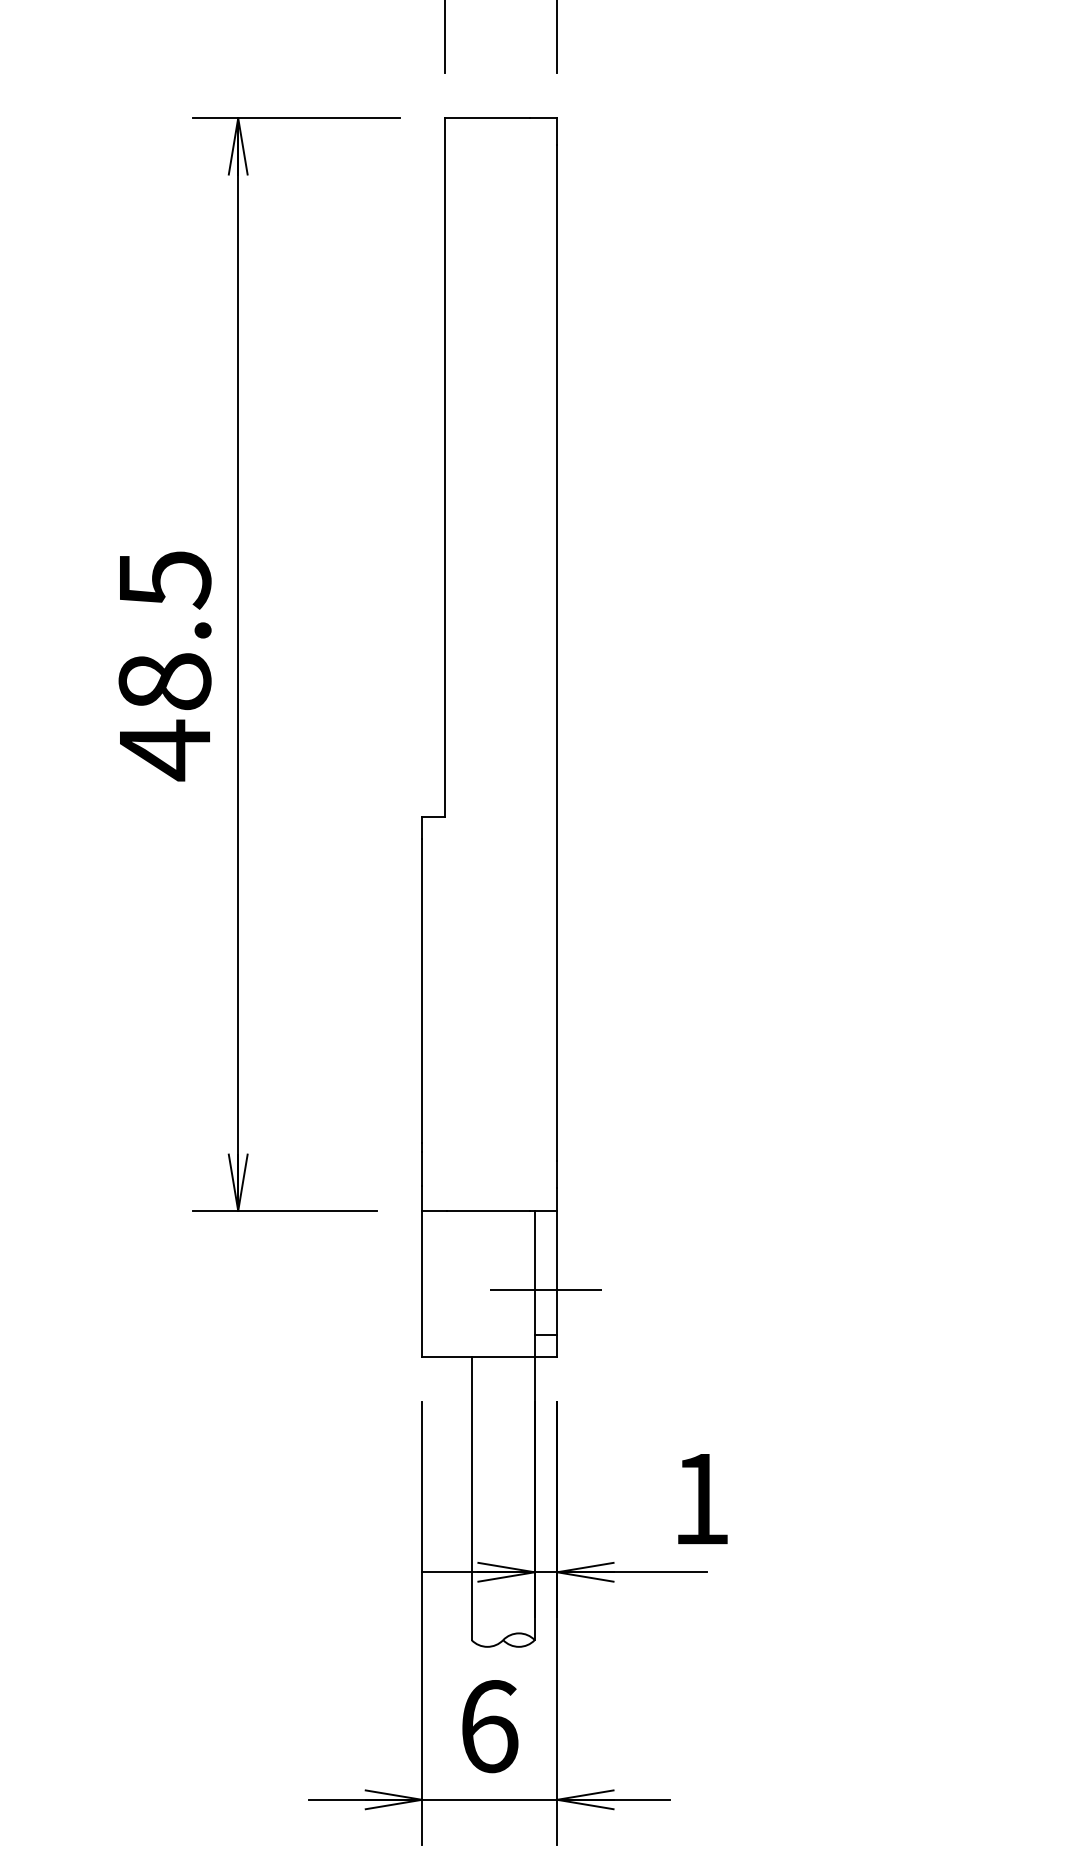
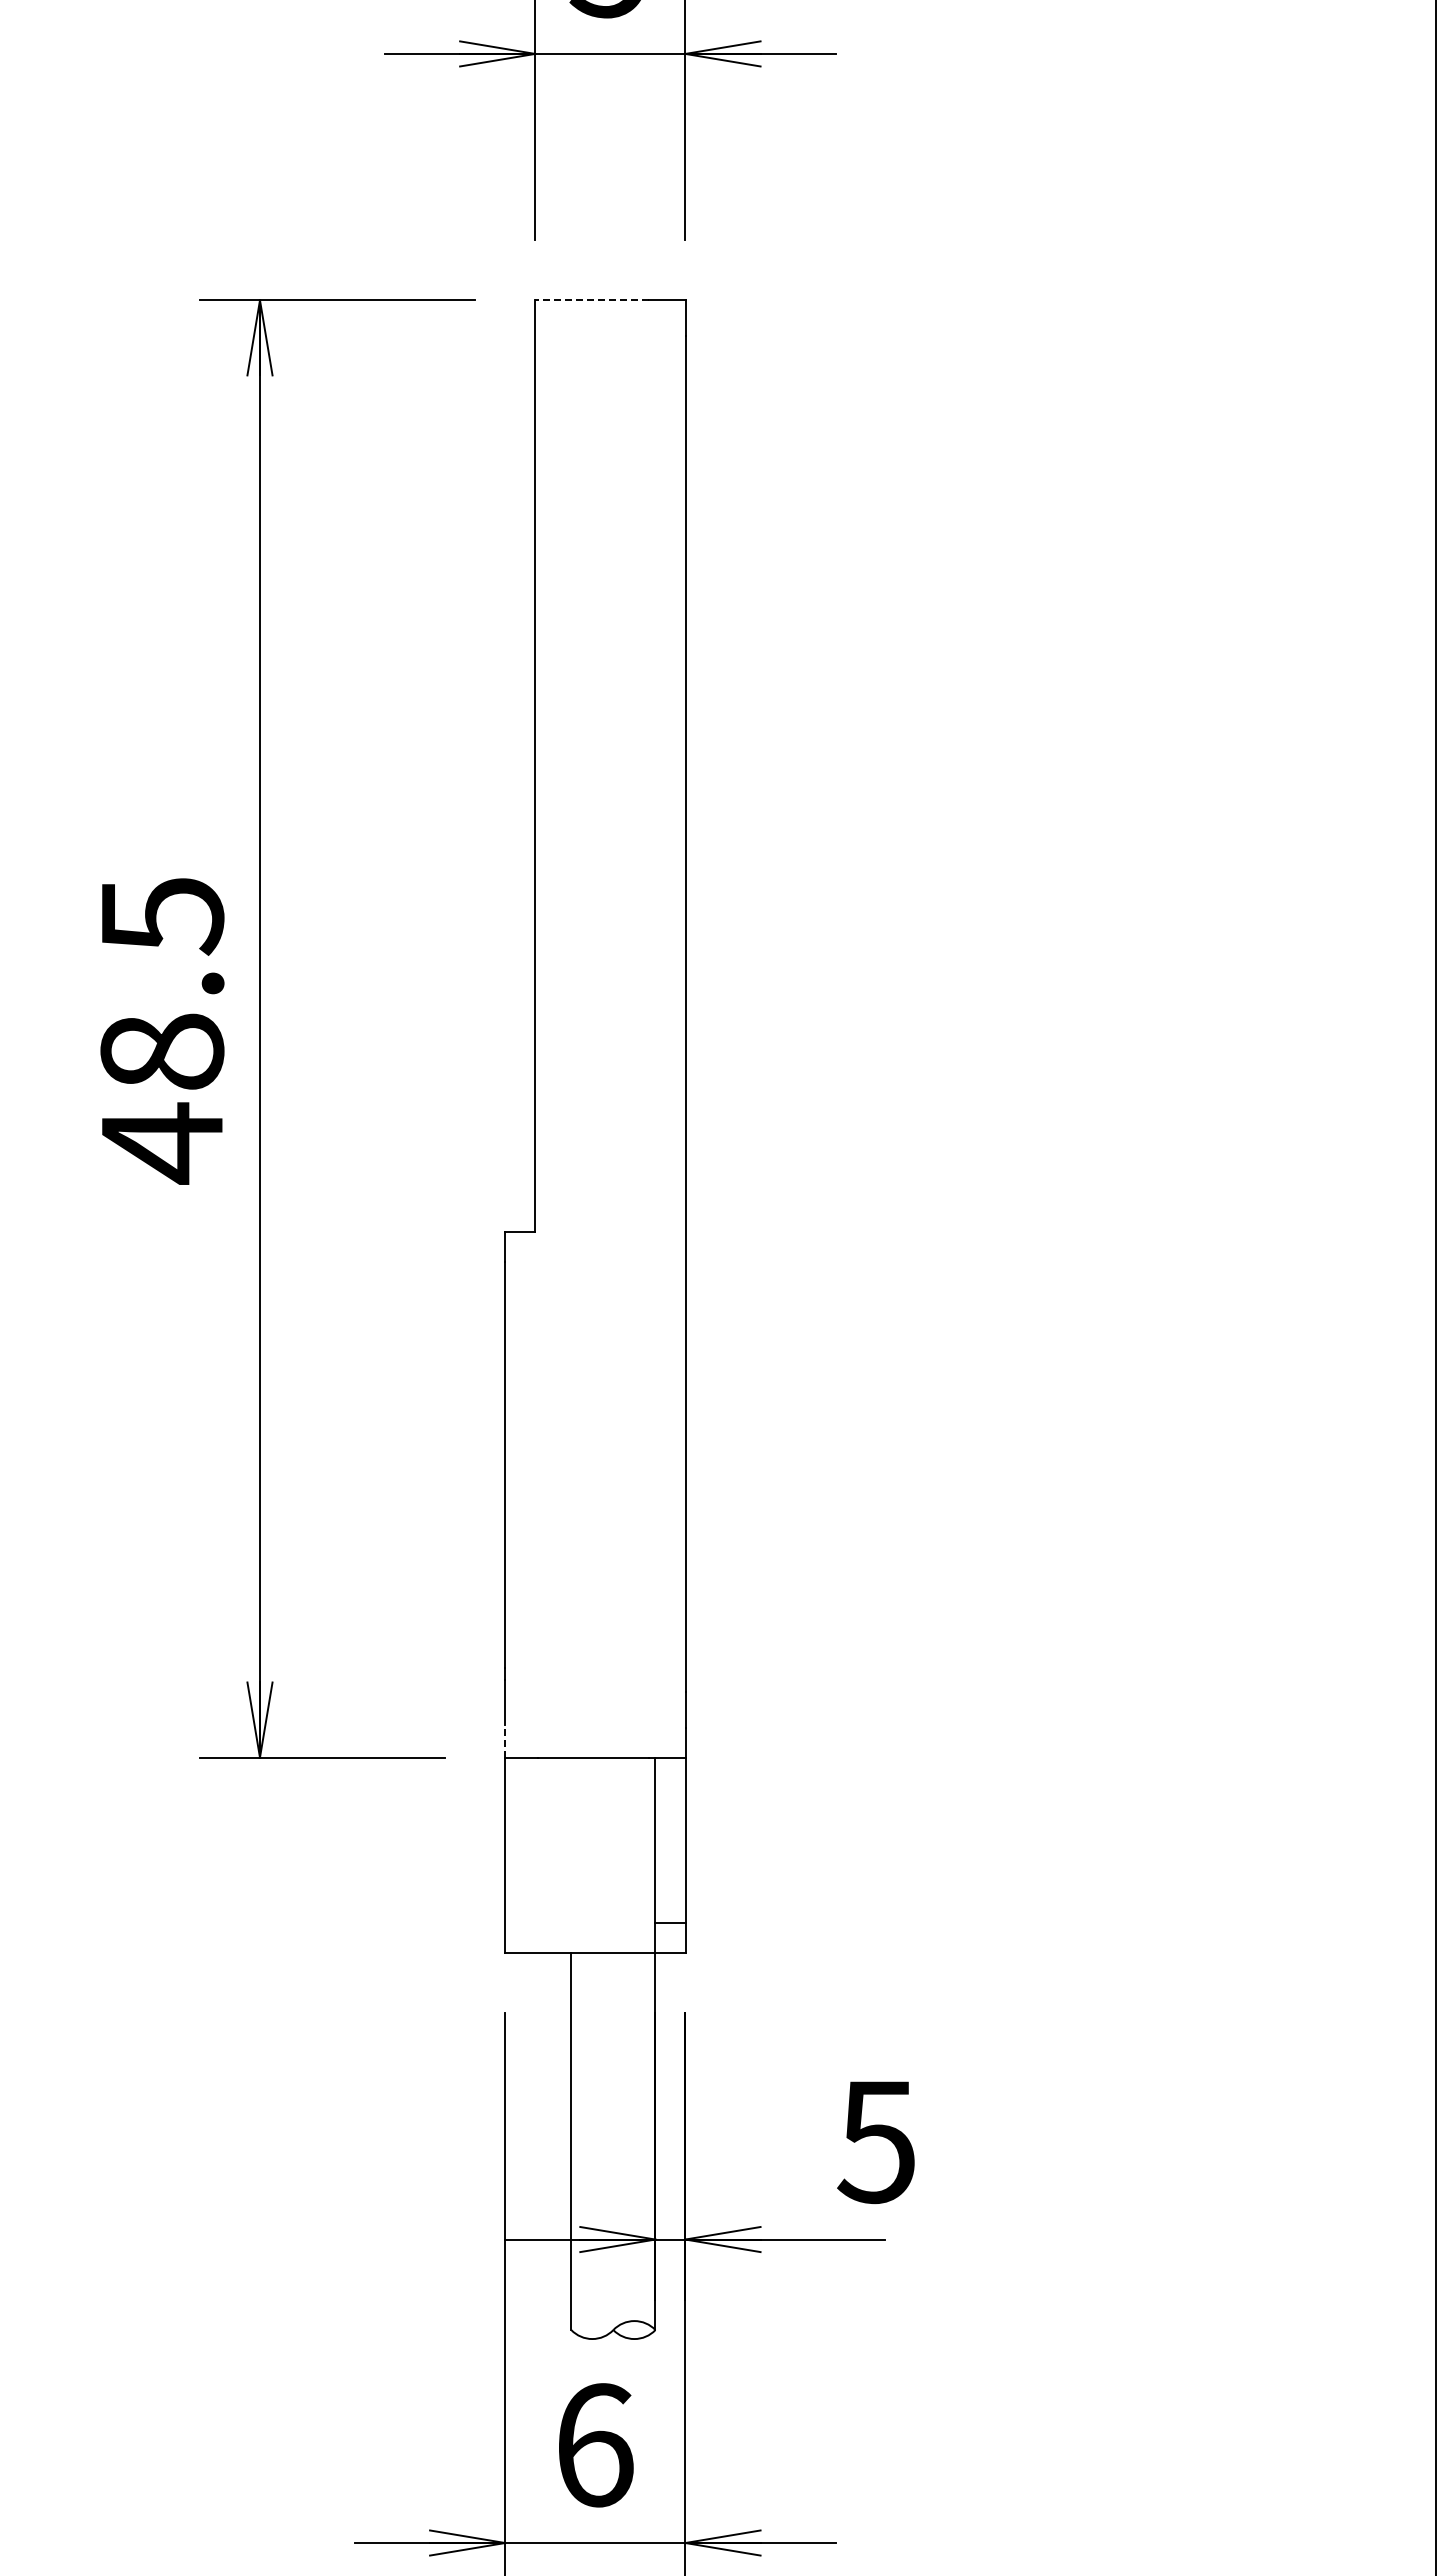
line: (486, 118) -> (591, 300), solid -> dashed
line: (422, 1198) -> (505, 1741), solid -> dashed
line: (546, 1289) -> (670, 1862), removed
text: (699, 1499) -> (875, 2142), 1 -> 5

